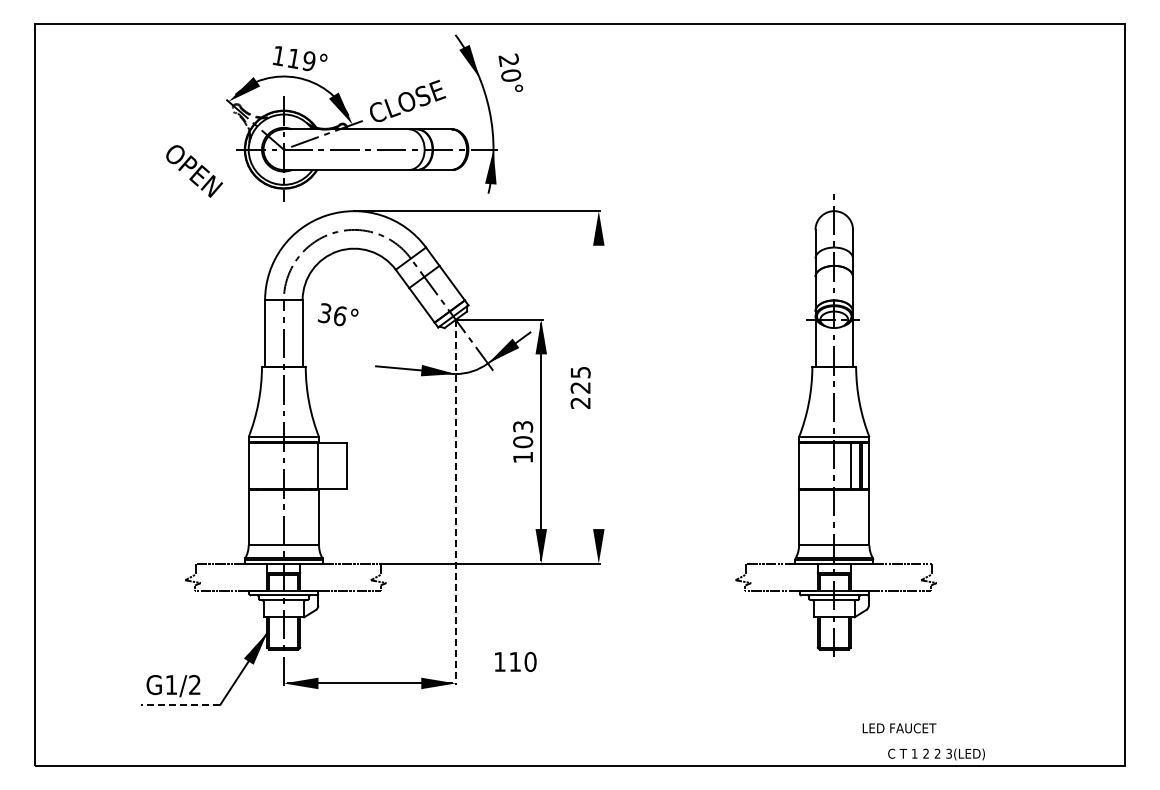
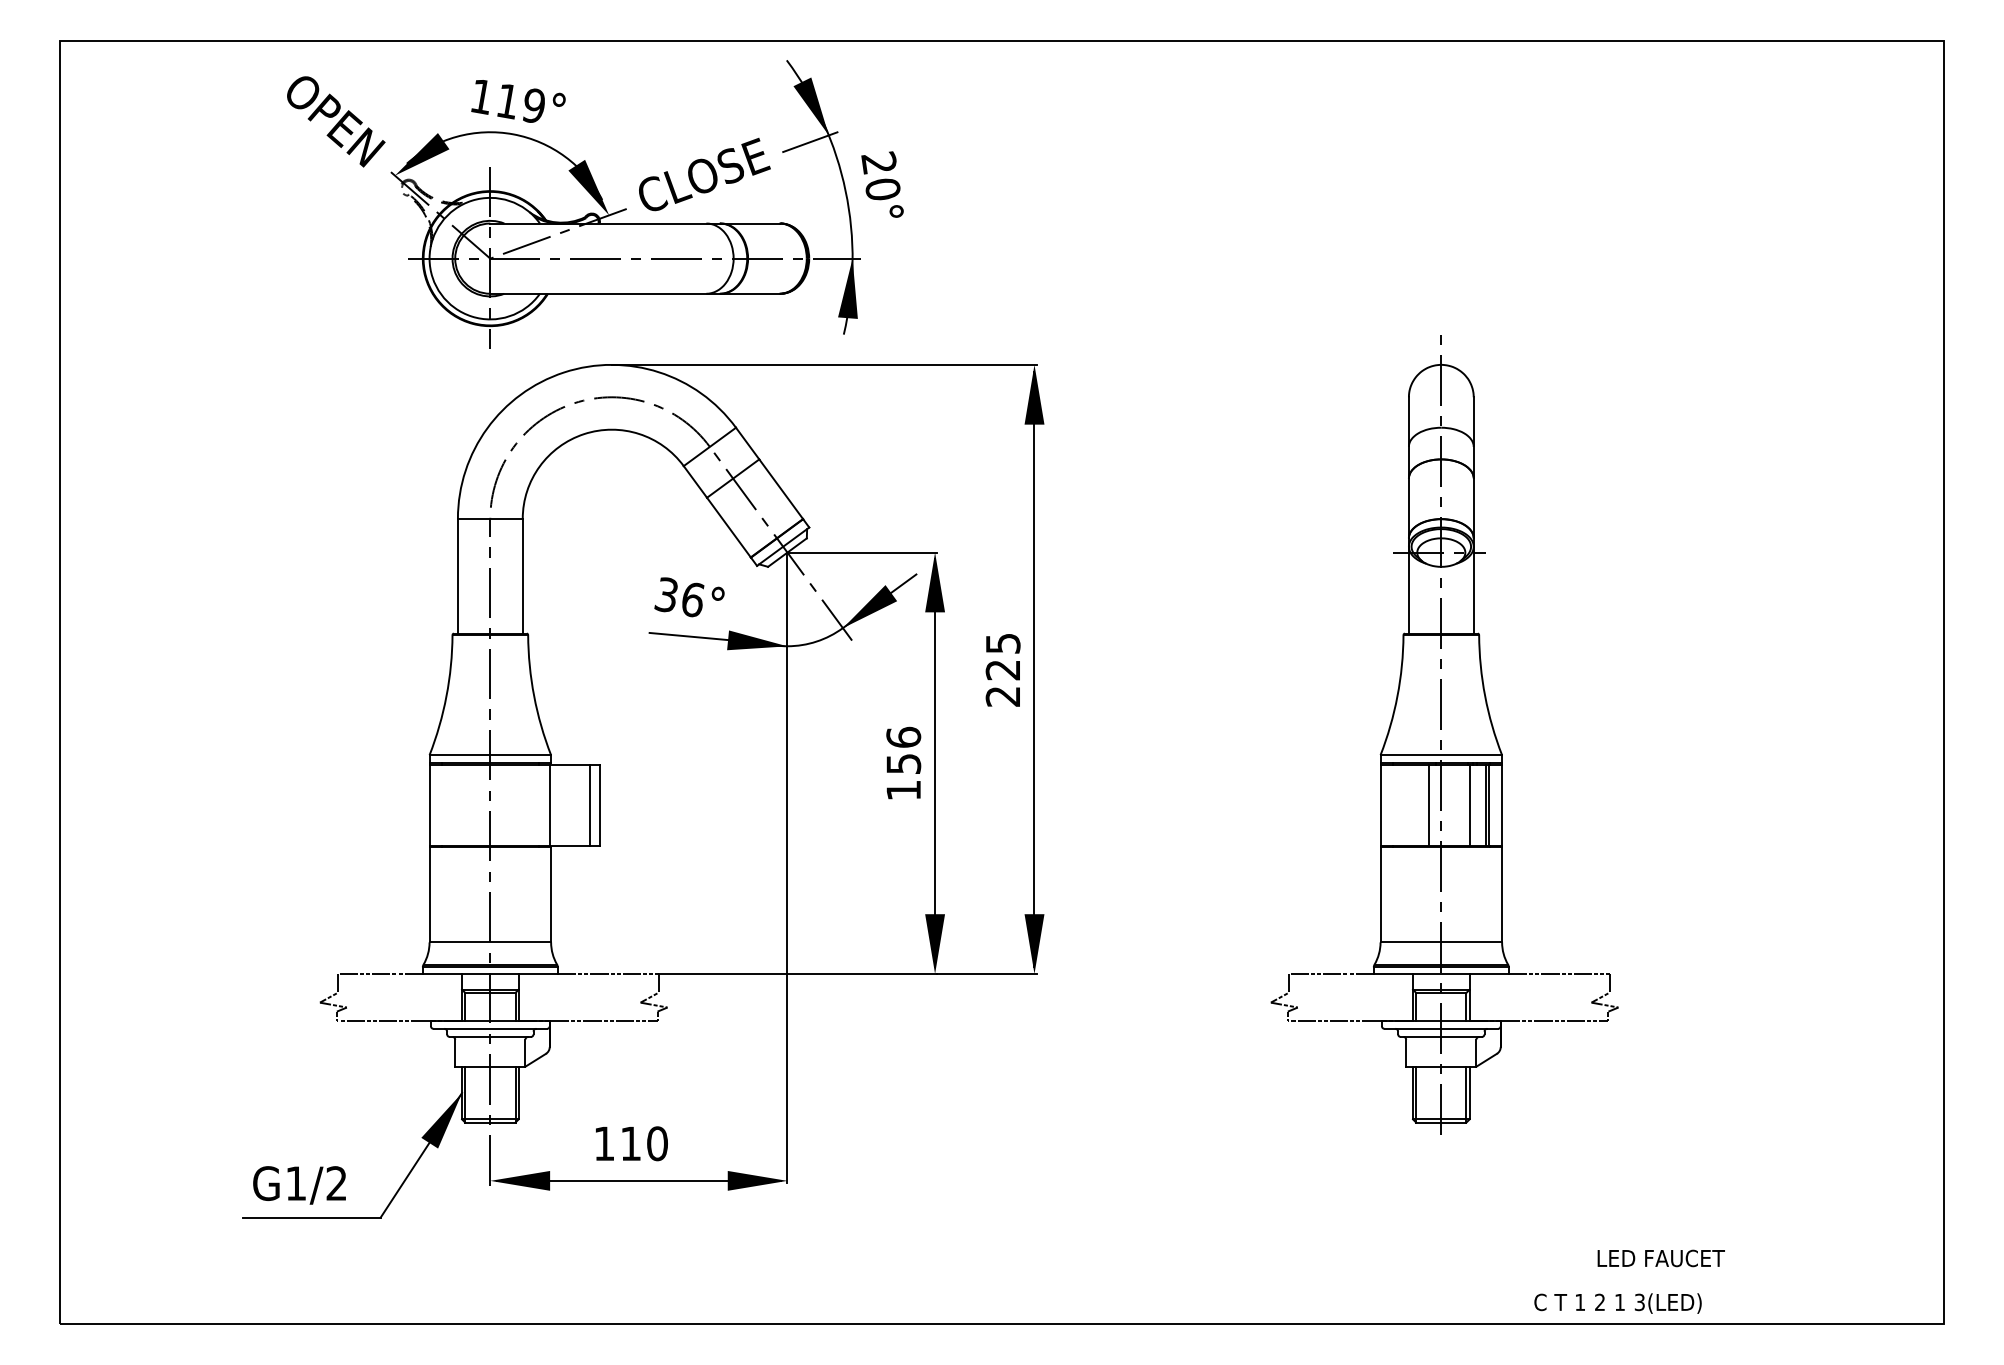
text: (510, 72) -> (881, 184), moved
line: (468, 81) -> (809, 140), added
text: (194, 171) -> (335, 121), moved
text: (338, 314) -> (690, 596), moved
line: (598, 387) -> (1033, 669), added
text: (523, 434) -> (904, 750), 103 -> 156
line: (341, 465) -> (589, 804), added
line: (827, 465) -> (1429, 804), added
line: (455, 502) -> (786, 868), dashed -> solid
text: (515, 661) -> (631, 1142), moved
line: (180, 704) -> (311, 1217), dashed -> solid
text: (899, 728) -> (1661, 1258), moved
text: (937, 753) -> (1619, 1301), 2 -> 1

